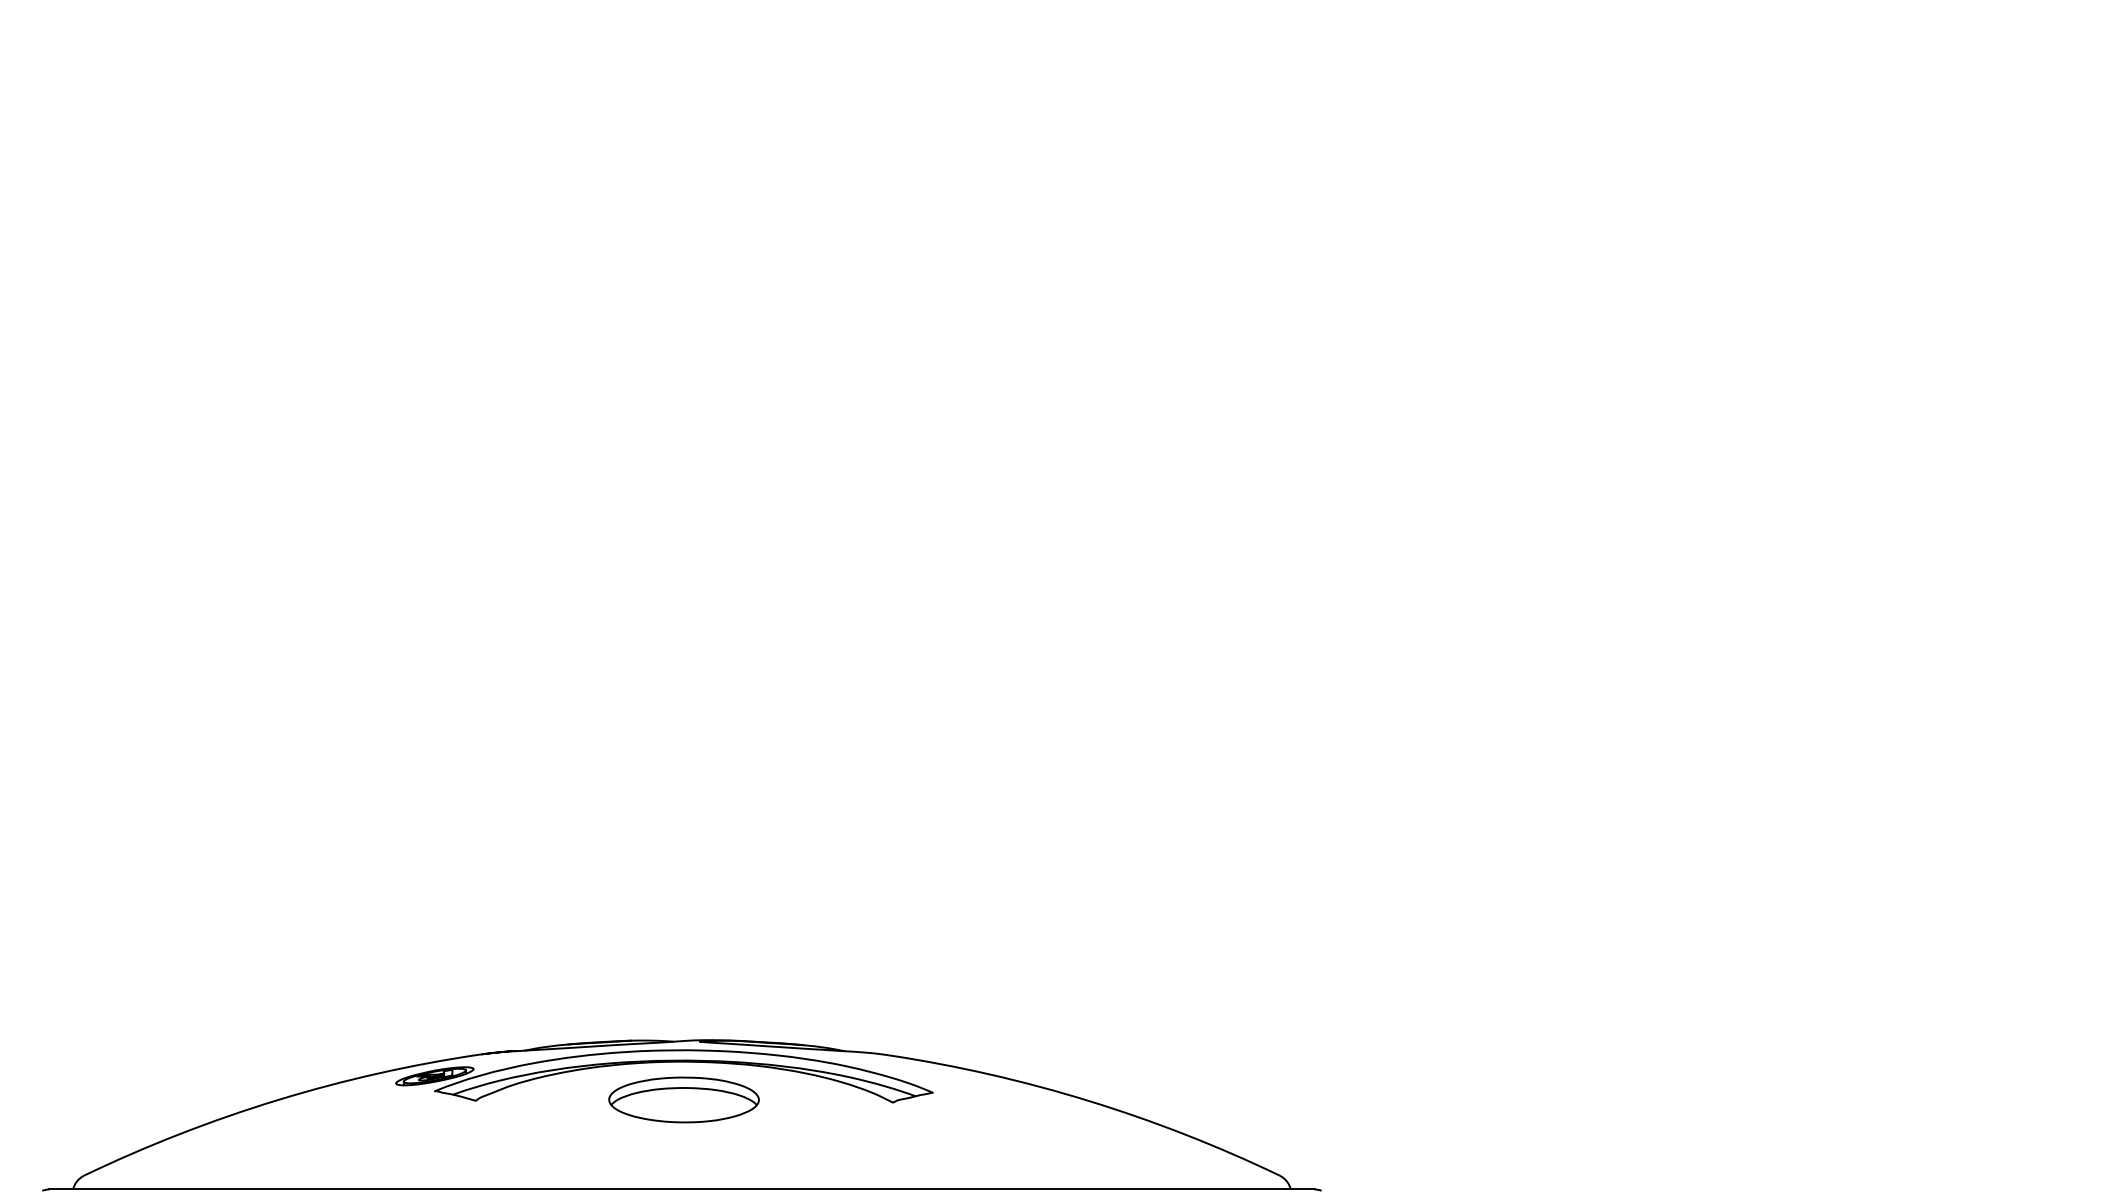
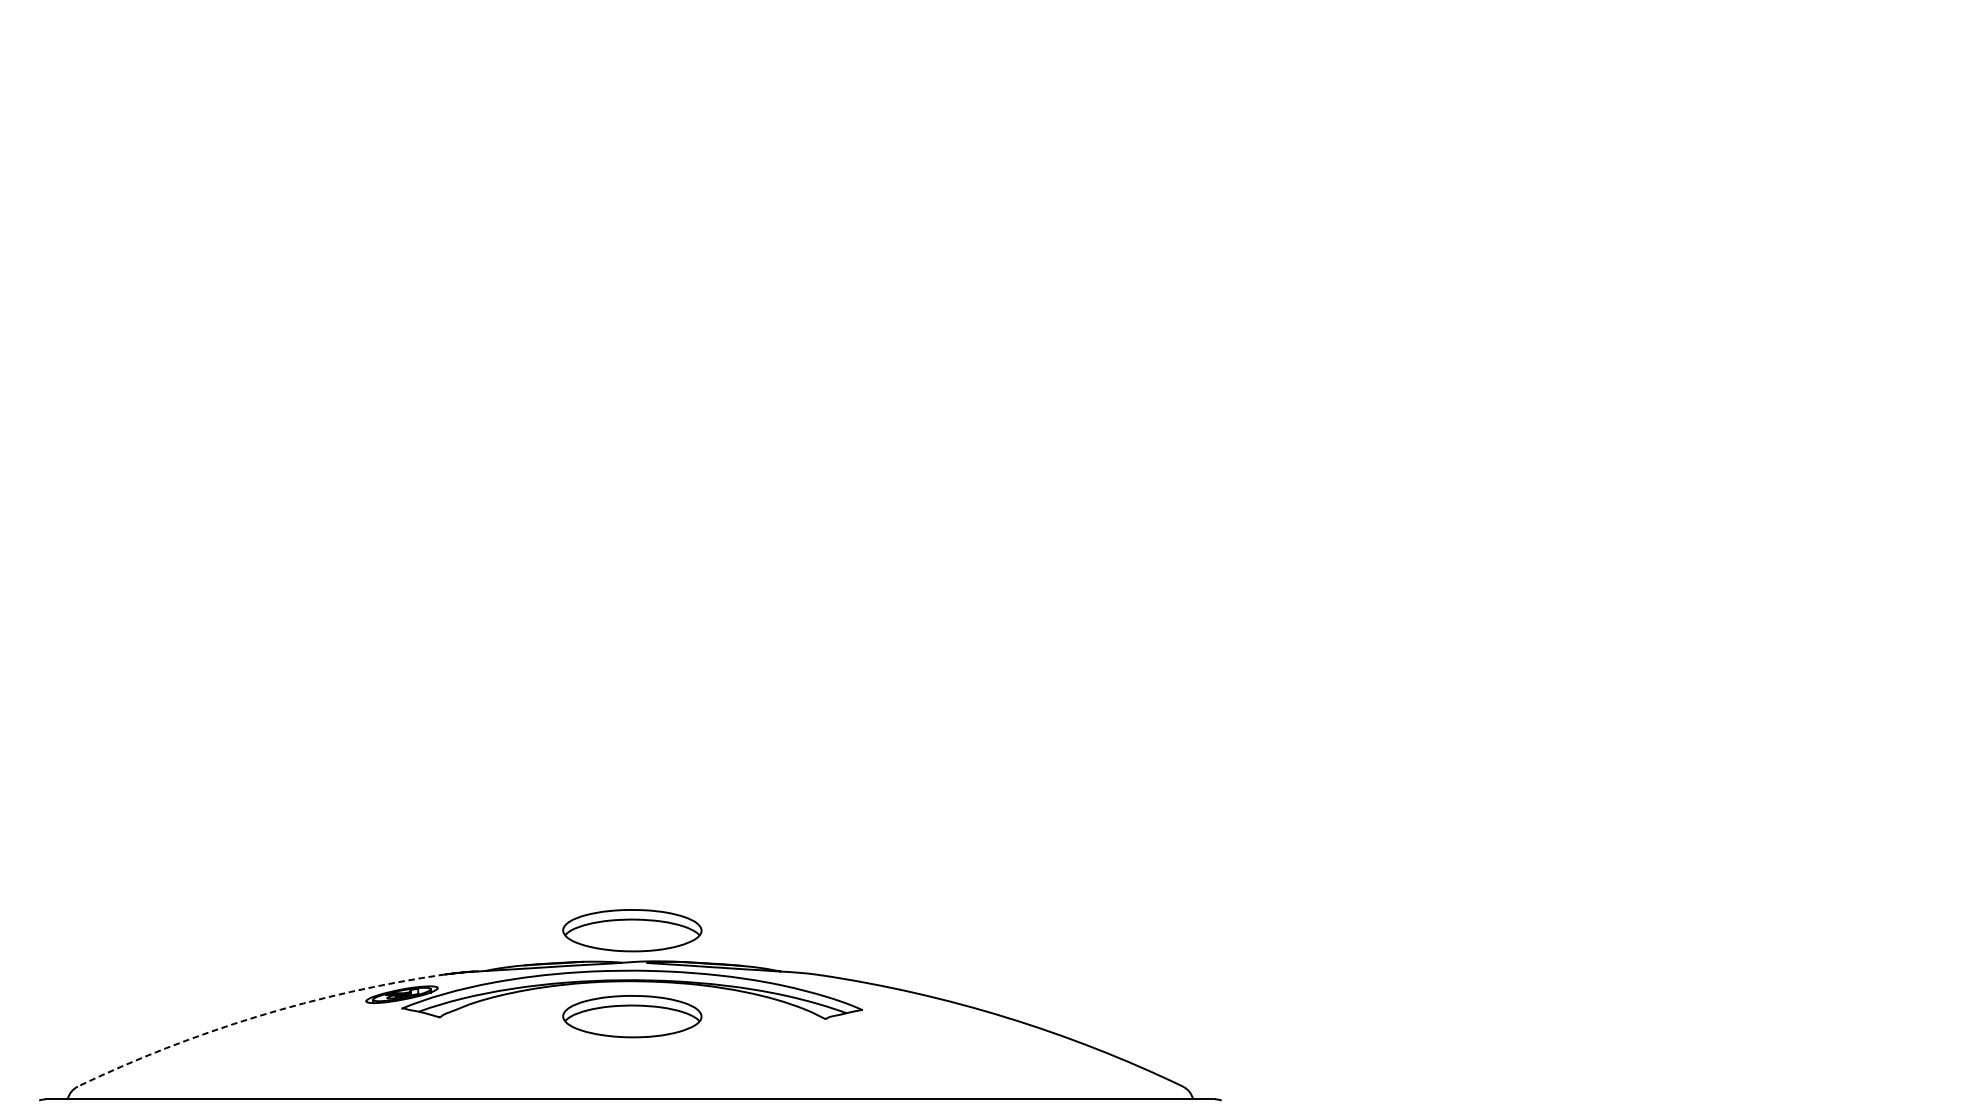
part: (683, 1006) -> (631, 930), added
arc: (278, 1100) -> (257, 1017), solid -> dashed

